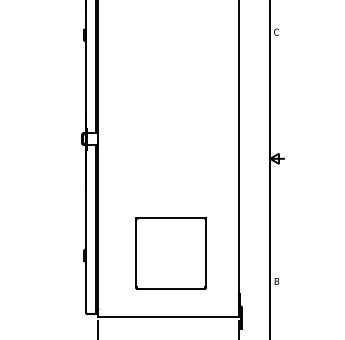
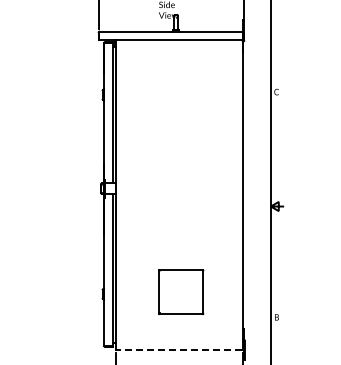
part: (170, 252) -> (180, 291), size x0.7
line: (168, 316) -> (178, 349), solid -> dashed

